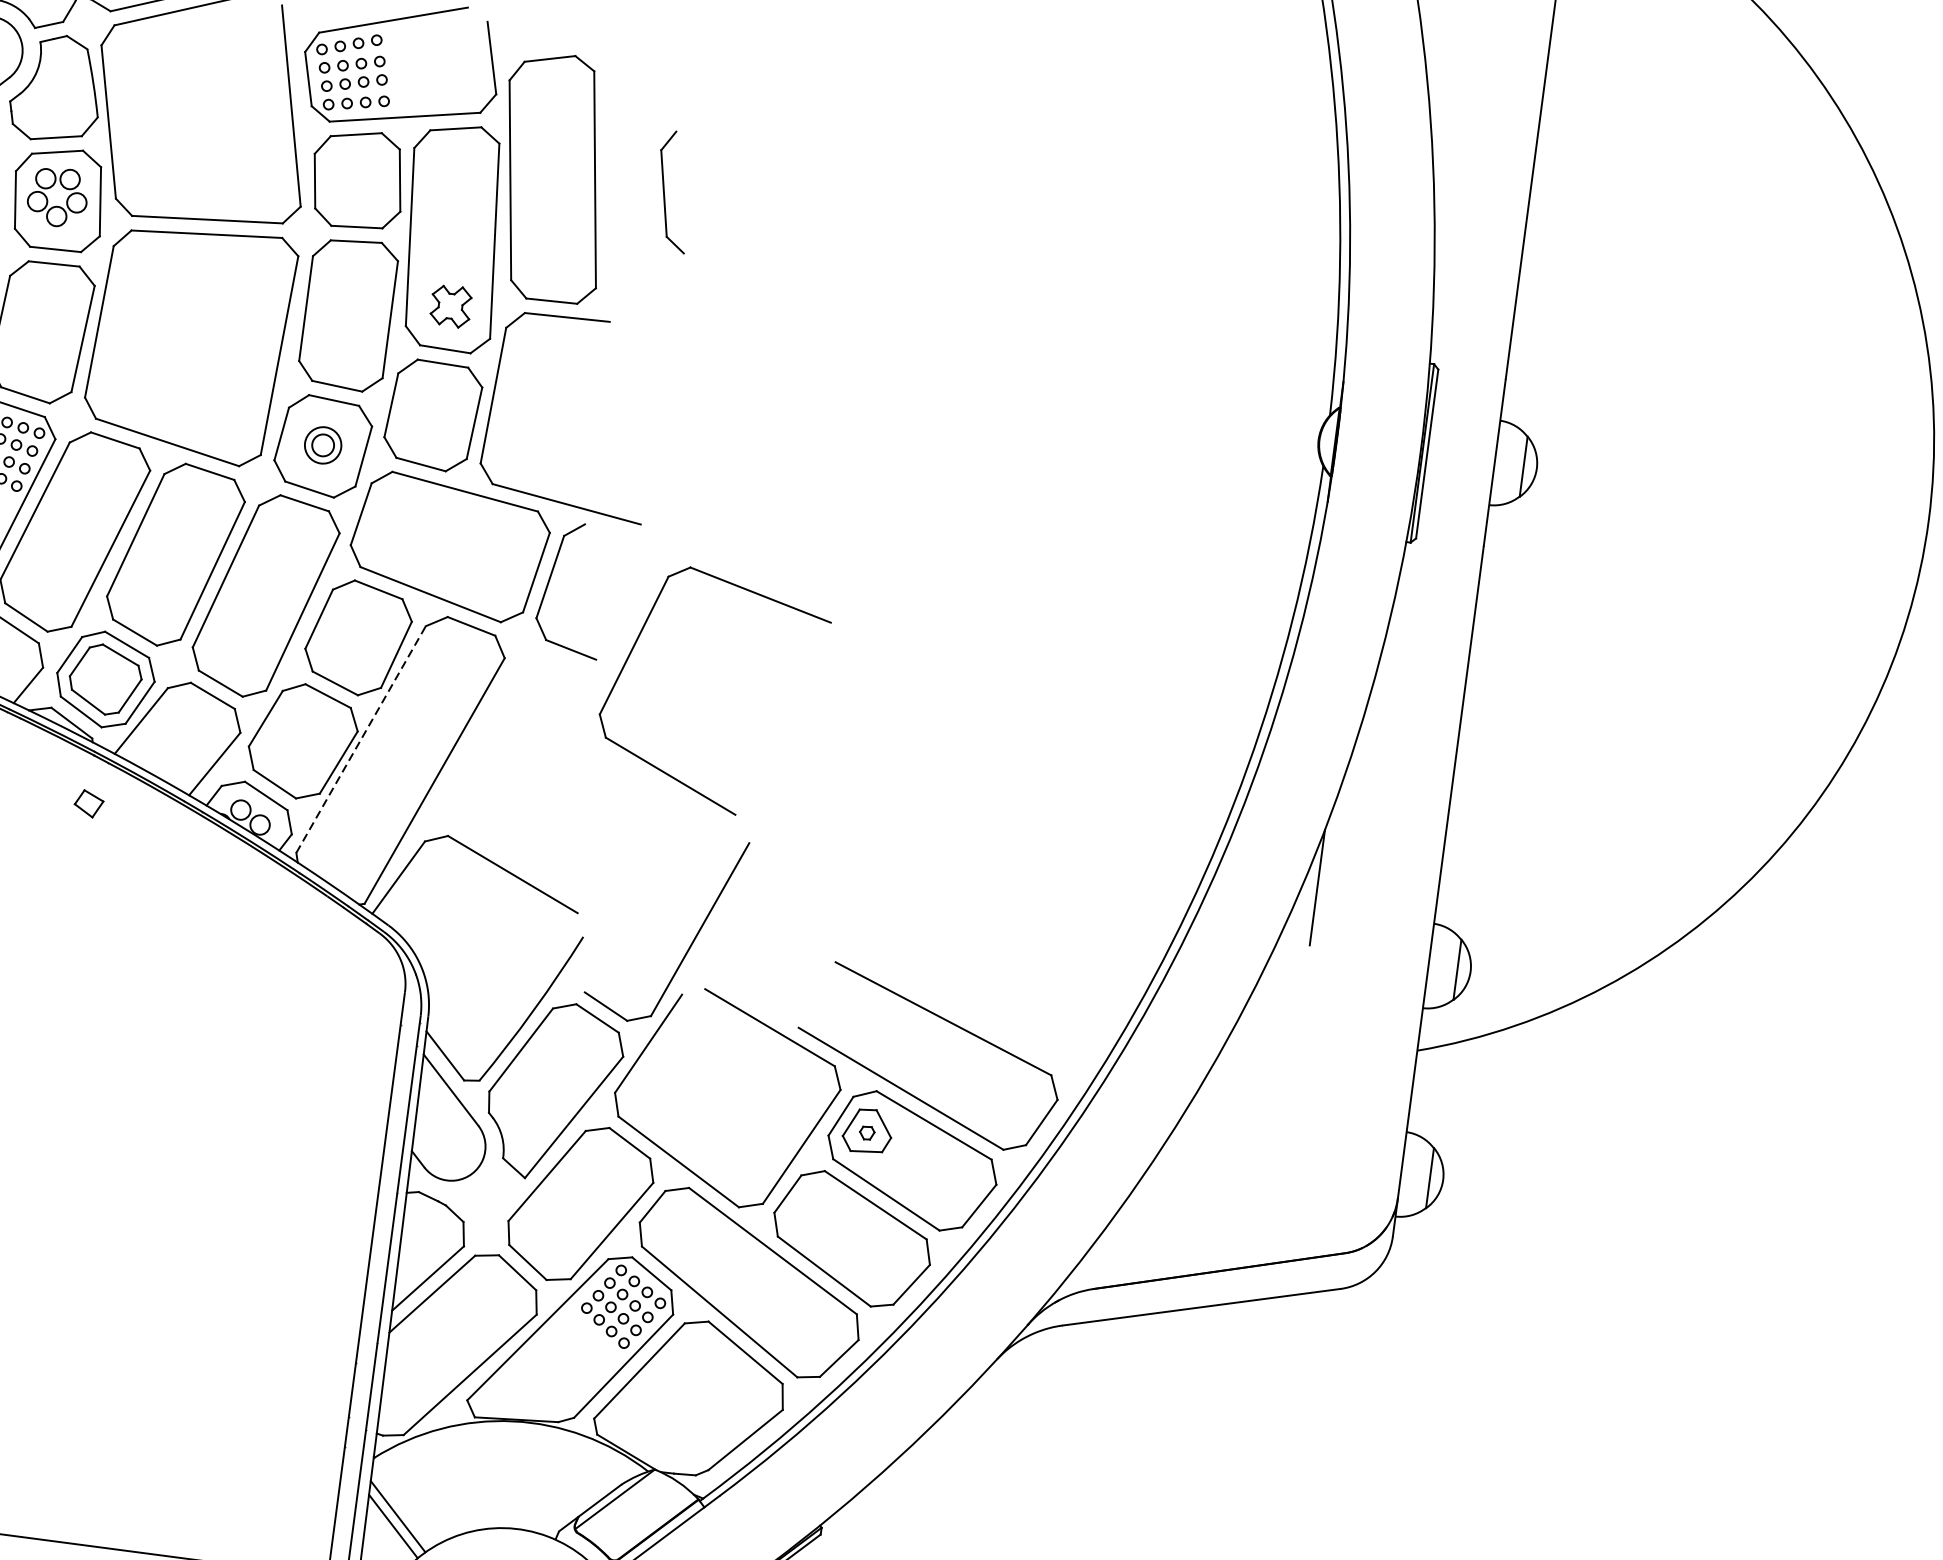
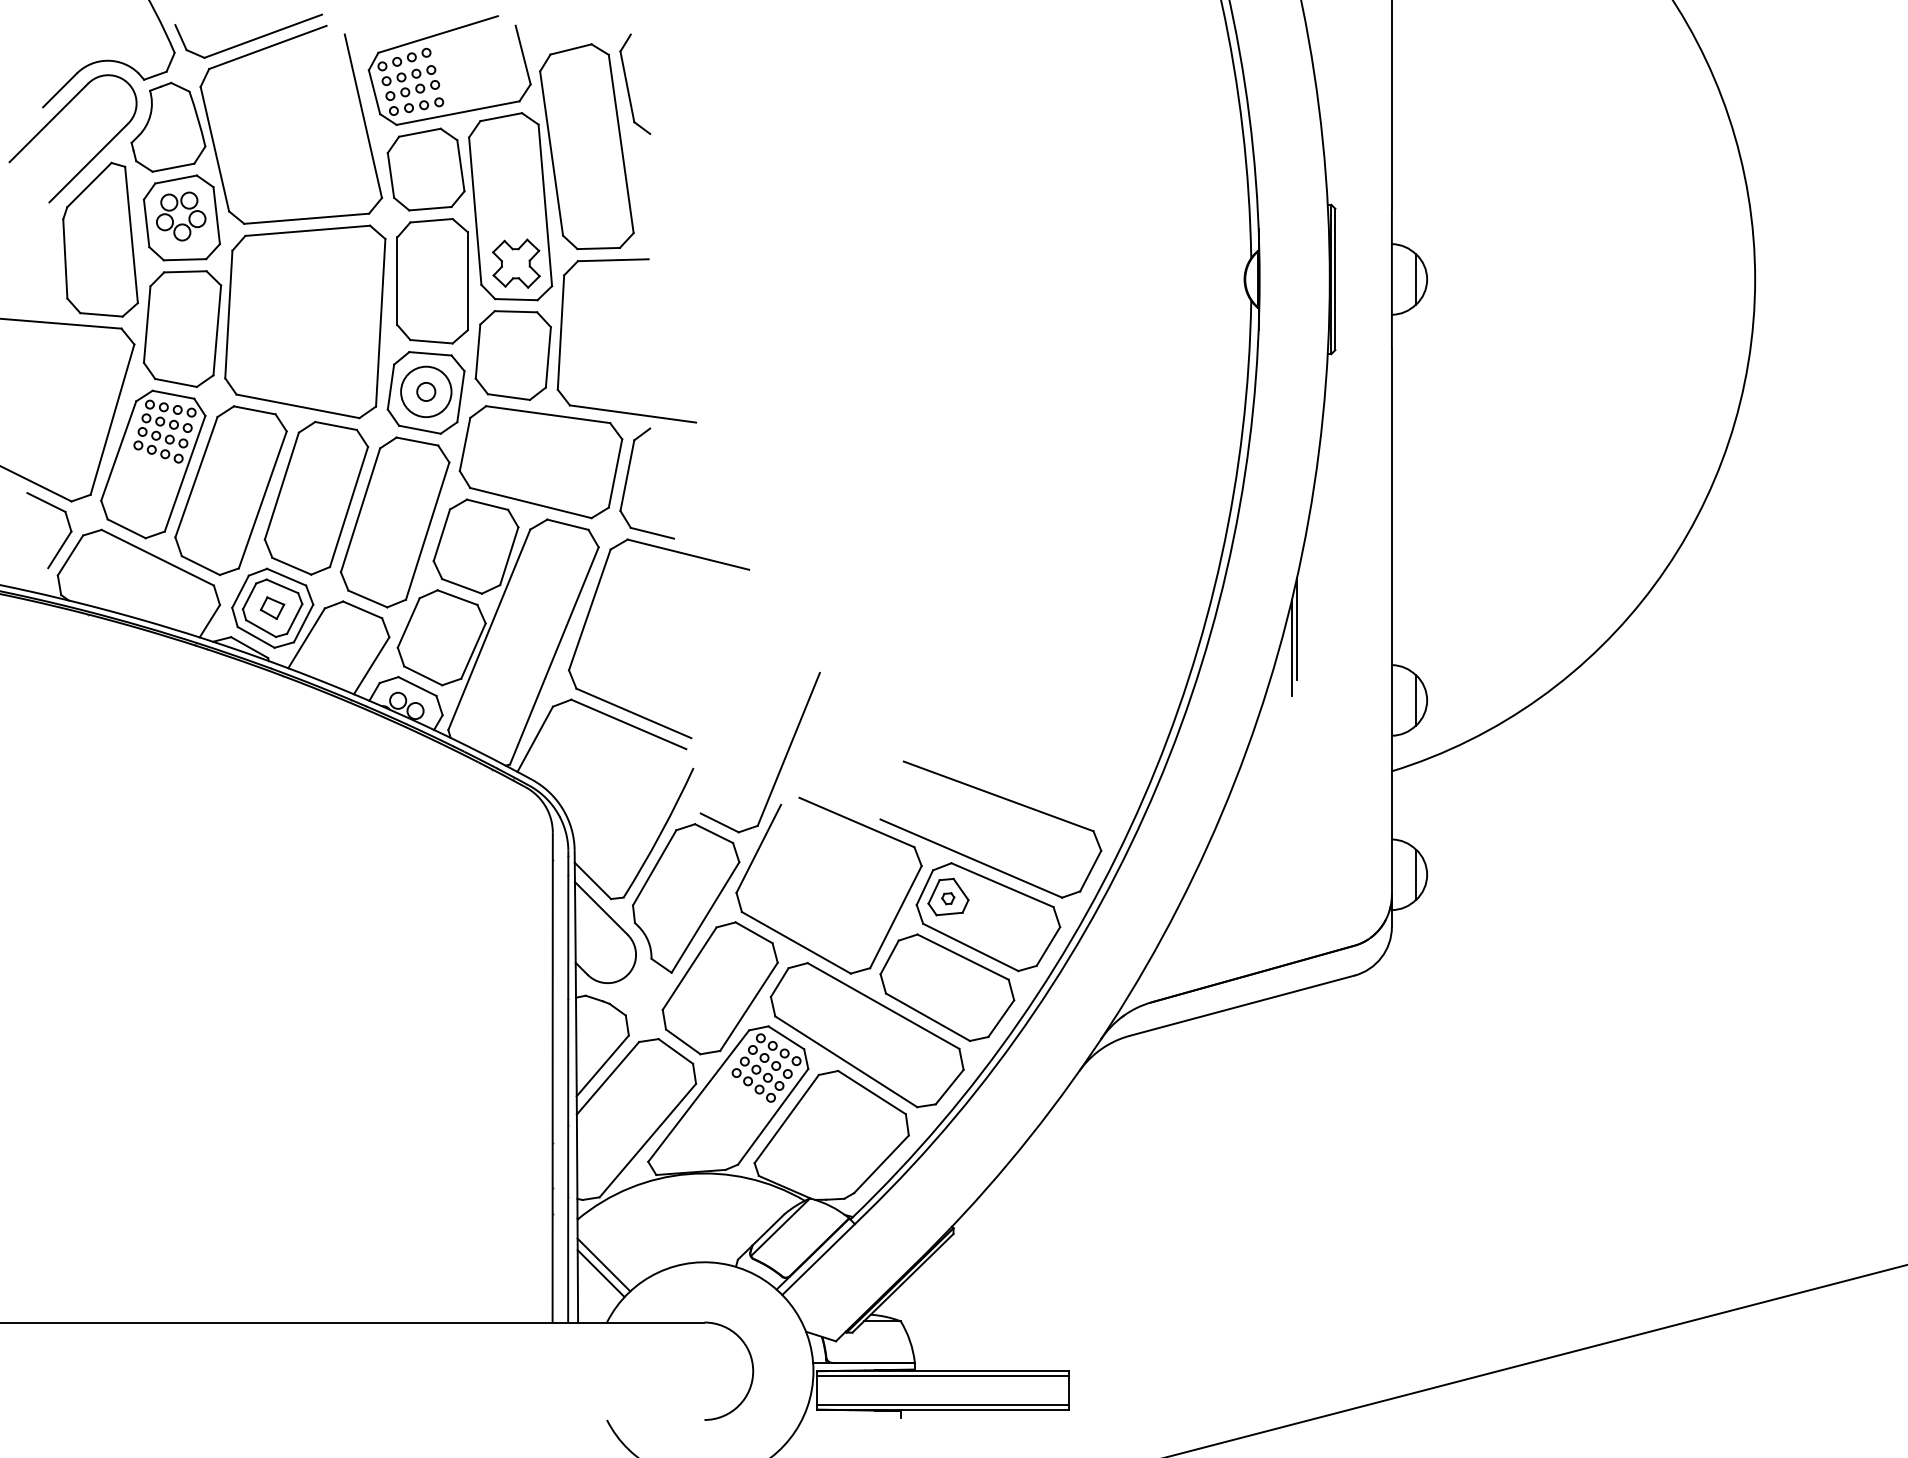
part: (665, 193) -> (628, 86), moved
part: (451, 306) -> (516, 263), size x1.43
circle: (323, 444) -> (426, 391), size x1.67
part: (633, 651) -> (589, 614), moved
line: (361, 739) -> (489, 629), dashed -> solid
part: (89, 803) -> (272, 607), moved
line: (1327, 865) -> (1297, 628), added

